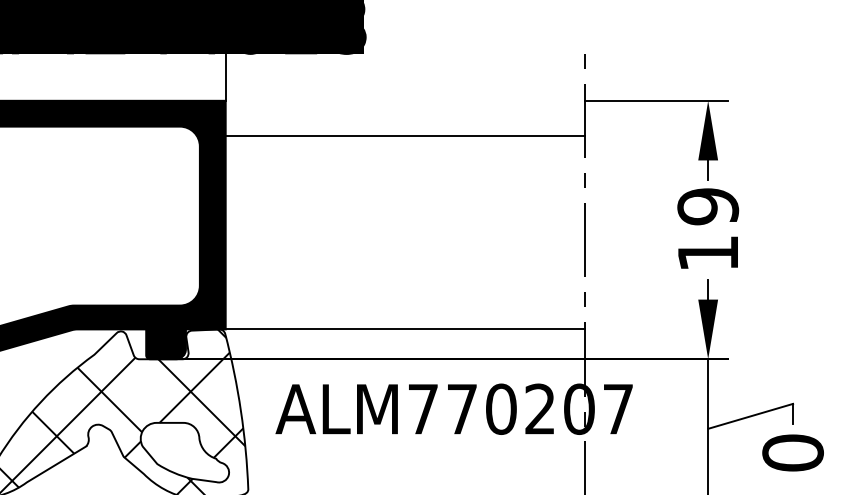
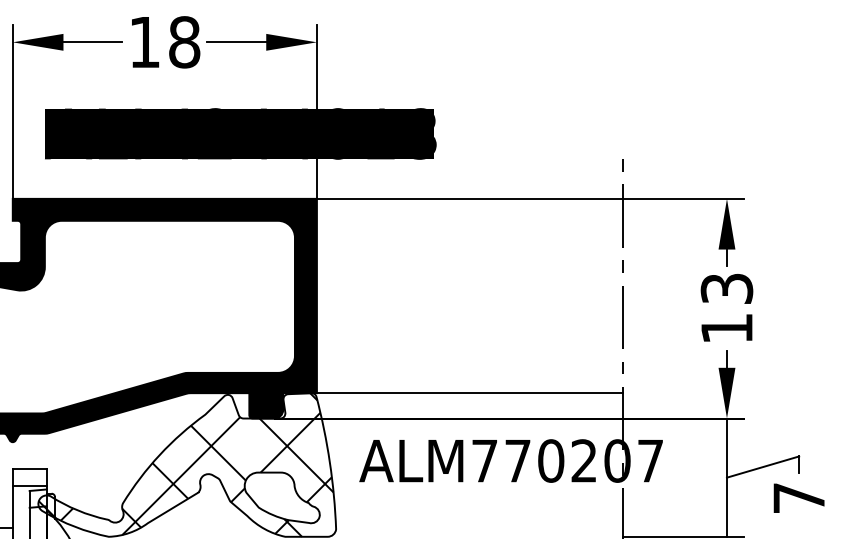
line: (405, 135) -> (469, 198), moved
text: (707, 206) -> (726, 288), 19 -> 13
text: (793, 452) -> (799, 497), 0 -> 7

